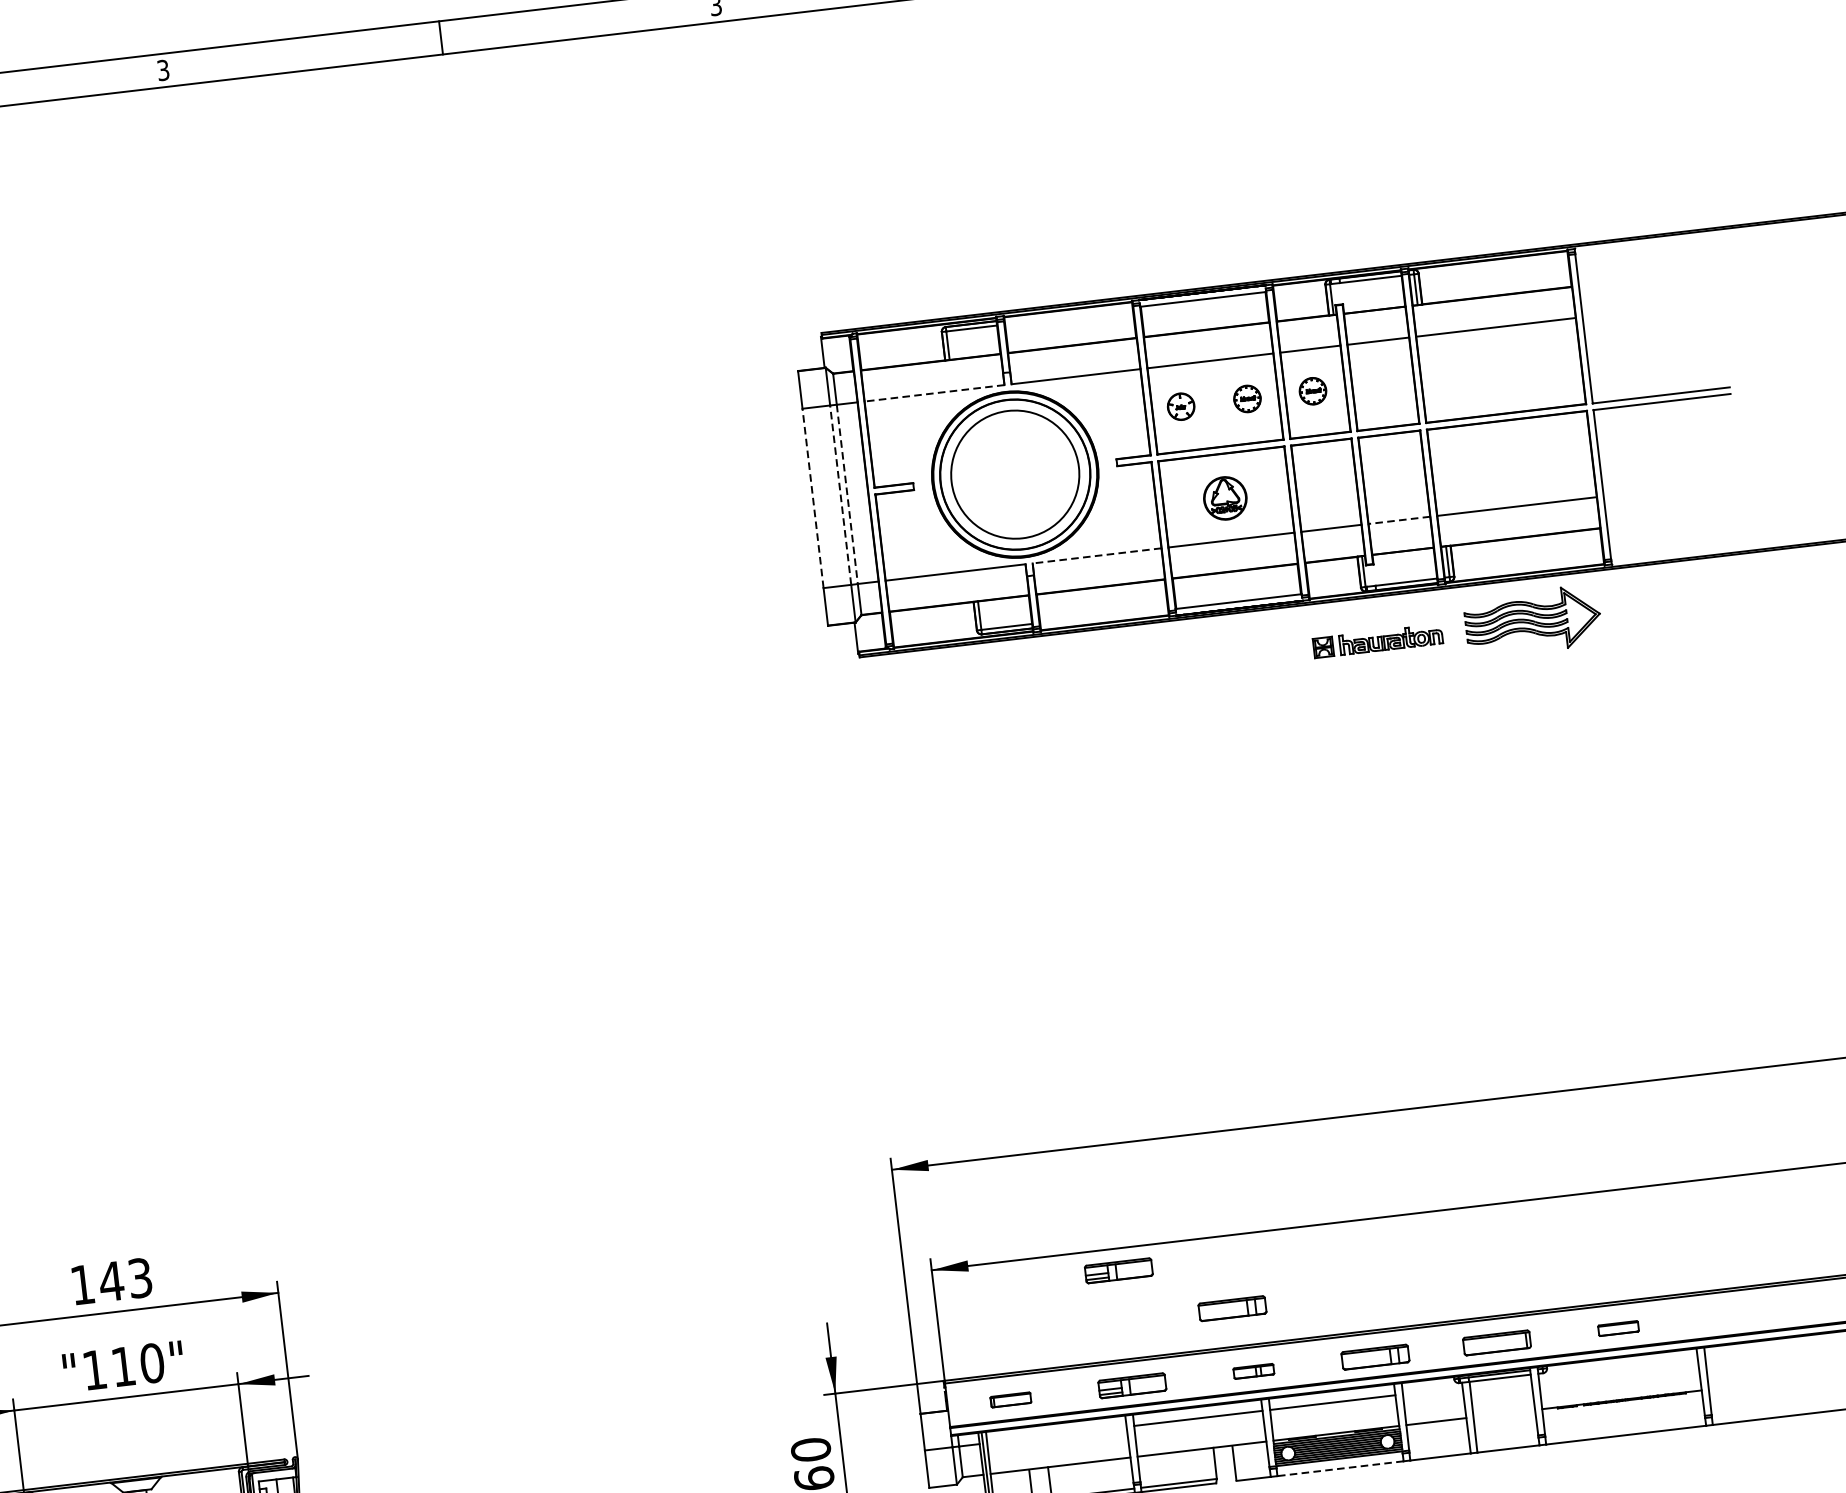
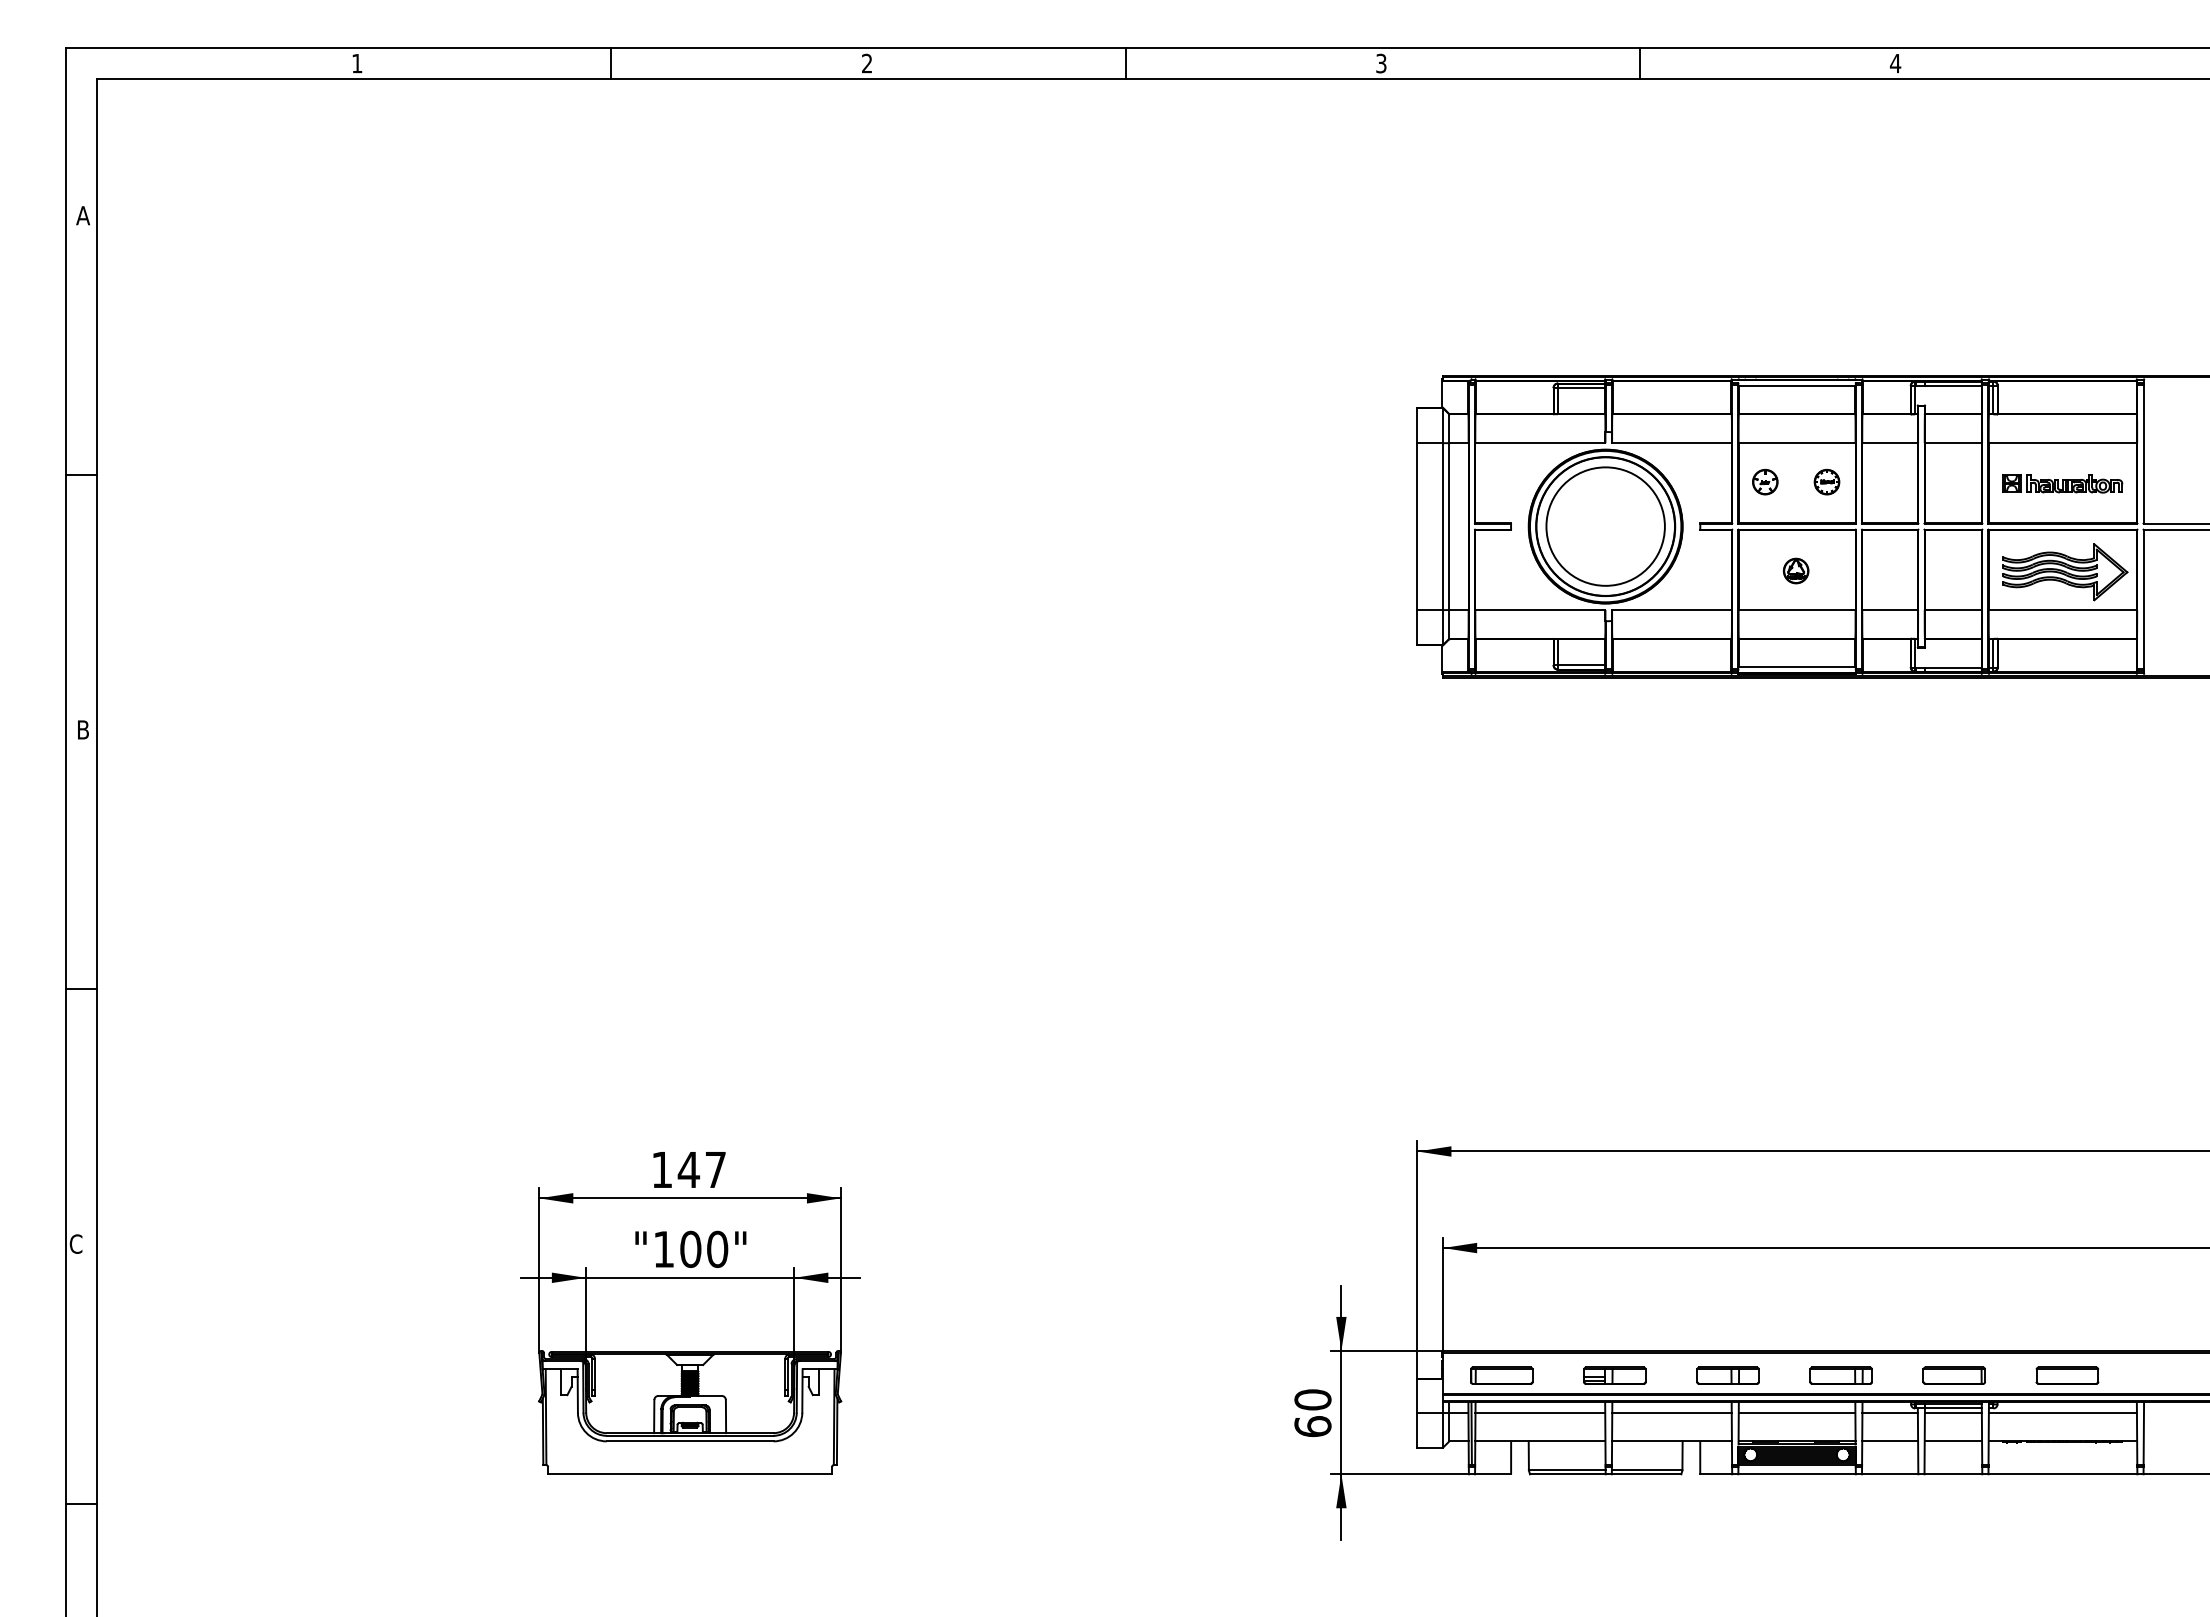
text: (163, 70) -> (867, 63), 3 -> 2
part: (1312, 390) -> (1887, 481), removed
line: (933, 393) -> (1539, 443), dashed -> solid
line: (841, 495) -> (1443, 526), dashed -> solid
line: (847, 495) -> (1449, 527), dashed -> solid
part: (1225, 497) -> (1796, 570), size x0.62
line: (813, 498) -> (1417, 526), dashed -> solid
line: (1399, 520) -> (1953, 610), dashed -> solid
line: (1097, 556) -> (1672, 610), dashed -> solid
part: (1533, 621) -> (2065, 572), moved
part: (1377, 641) -> (2062, 483), moved
part: (1118, 1270) -> (1614, 1268), removed
text: (139, 1277) -> (715, 1169), 143 -> 147
part: (1231, 1308) -> (1714, 1315), removed
part: (1618, 1328) -> (2067, 1375), size x1.67
text: (123, 1365) -> (690, 1248), "110" -> "100"
line: (1617, 1368) -> (2062, 1412), added
part: (1253, 1371) -> (1727, 1375), size x1.67
line: (1499, 1382) -> (1952, 1412), added
line: (1432, 1390) -> (1889, 1412), added
part: (1010, 1399) -> (1501, 1375), size x1.67
line: (1504, 1413) -> (1953, 1441), added
line: (1057, 1434) -> (1540, 1412), added
line: (1341, 1468) -> (1797, 1474), dashed -> solid

